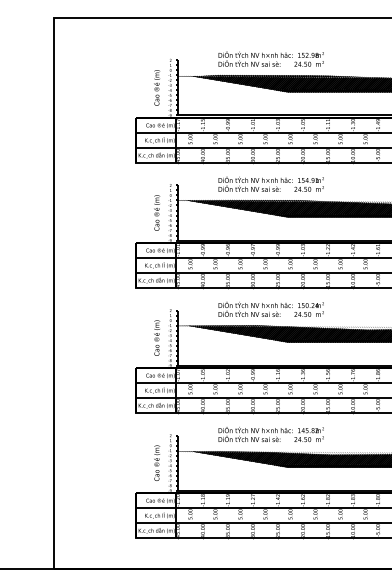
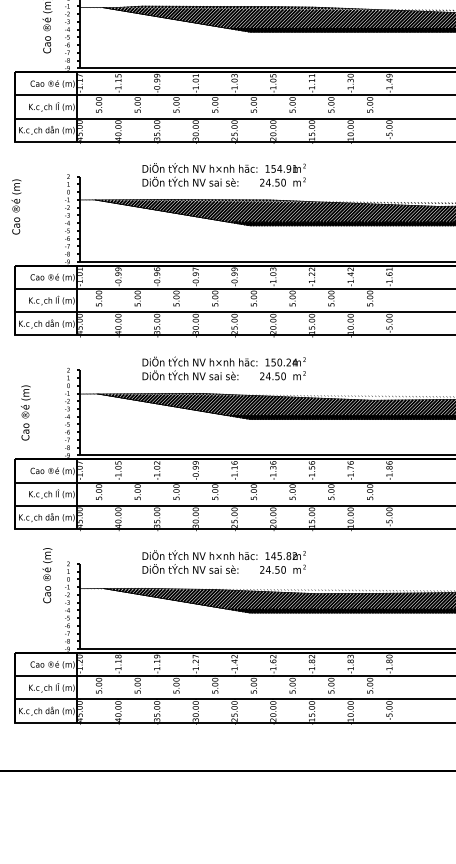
text: (157, 212) -> (17, 206), moved
text: (157, 337) -> (26, 411), moved
text: (157, 462) -> (48, 574), moved

